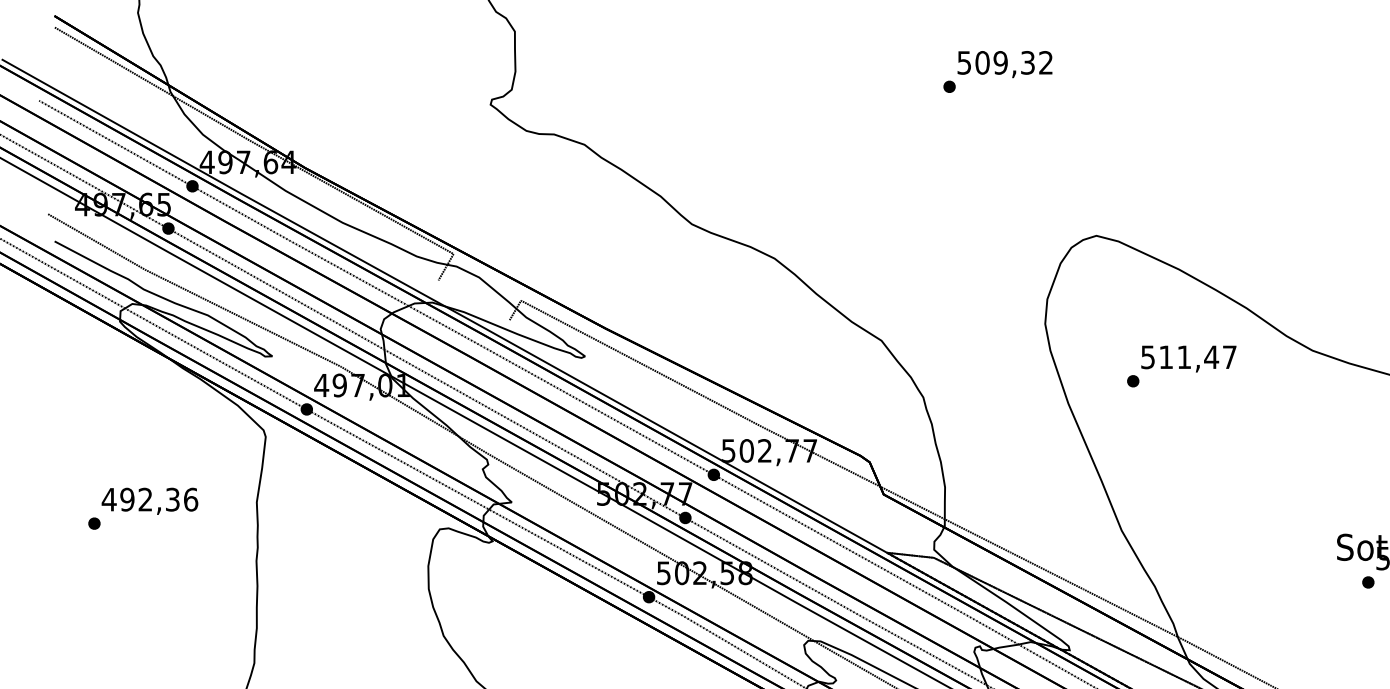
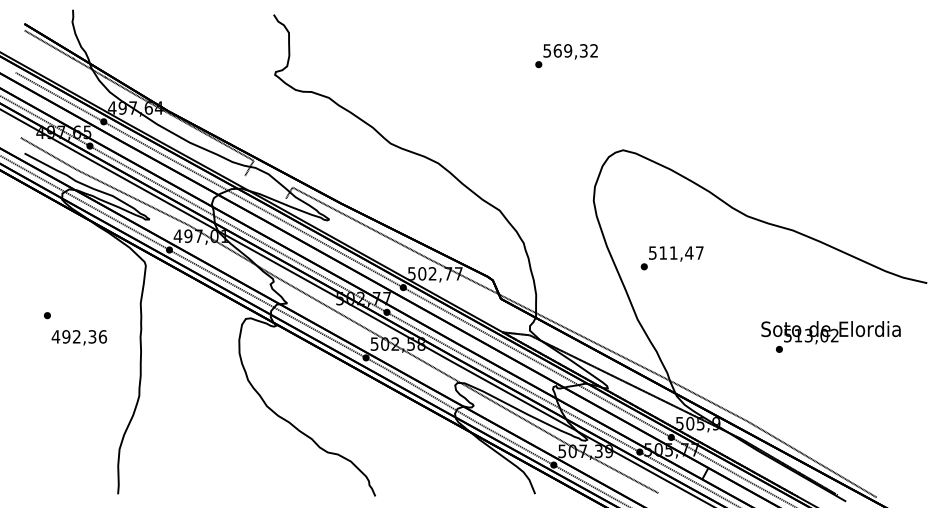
text: (982, 62) -> (557, 50), 509,32 -> 569,32
text: (1180, 366) -> (671, 258), moved
text: (148, 500) -> (78, 337), moved

